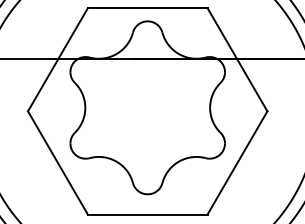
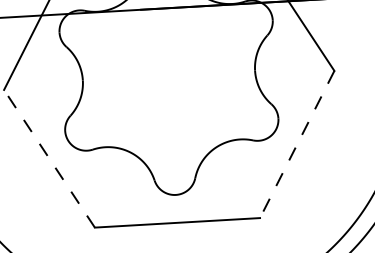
line: (57, 162) -> (48, 158), solid -> dashed
line: (237, 162) -> (297, 143), solid -> dashed

